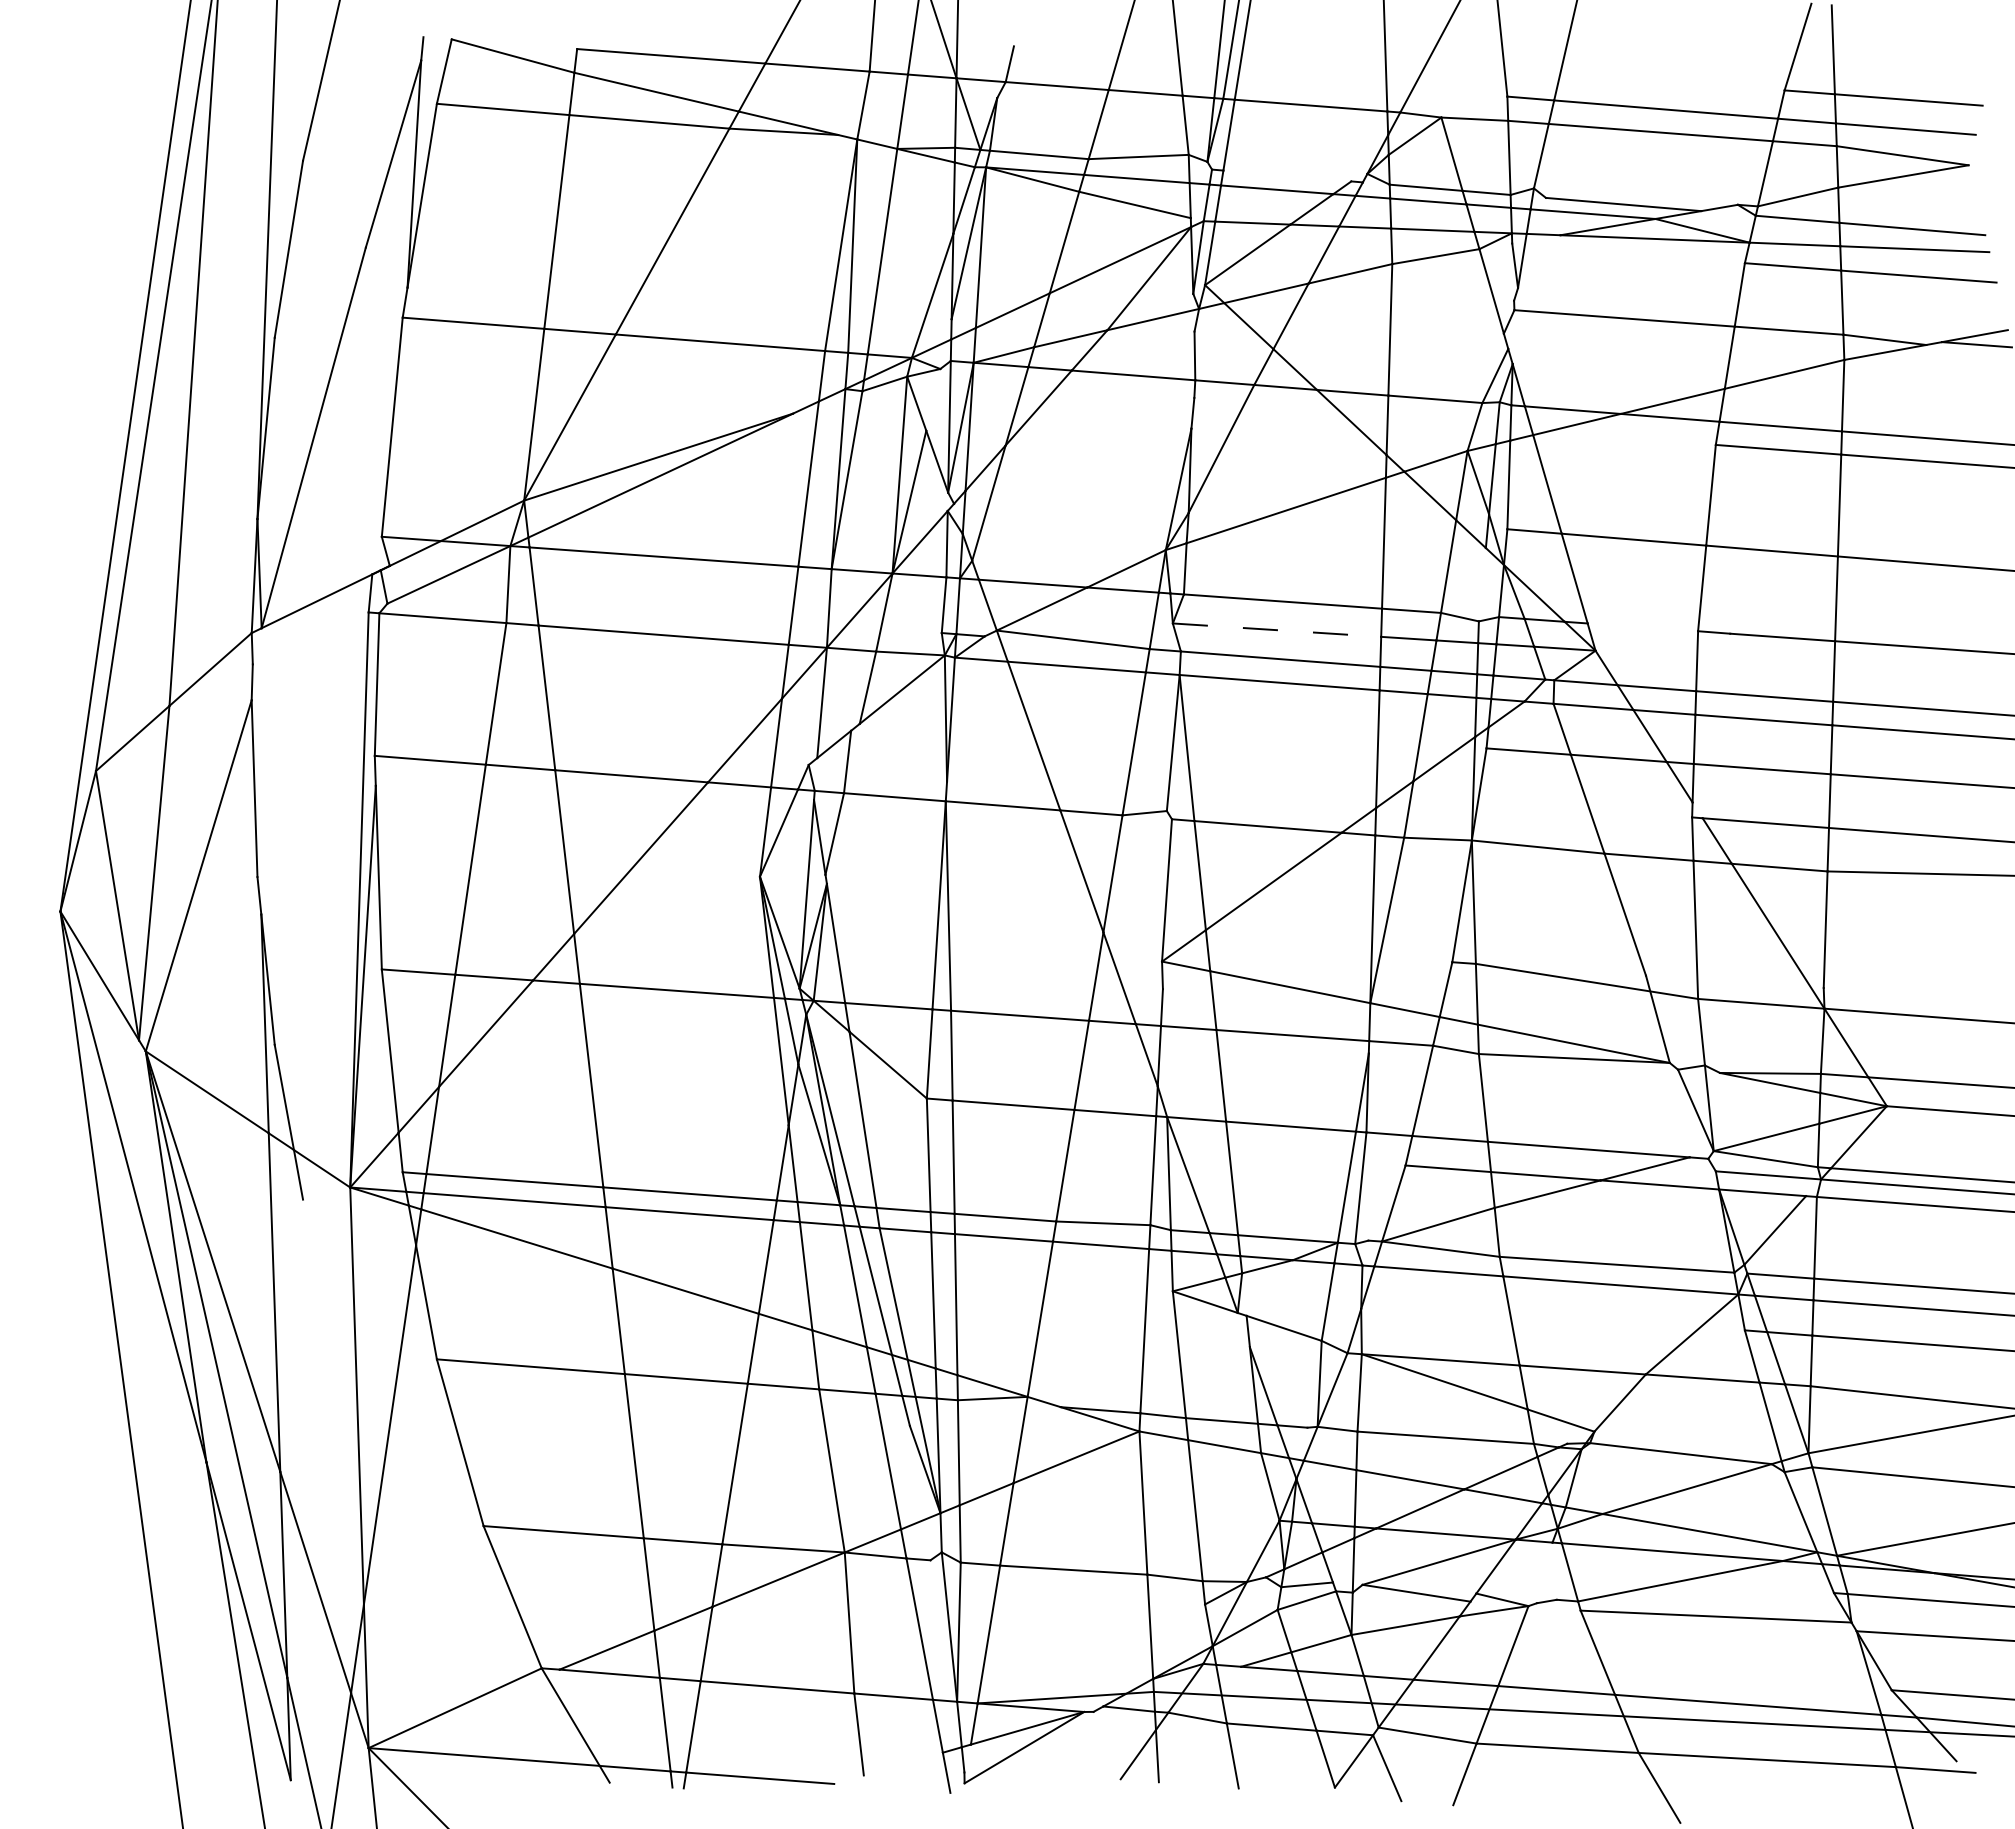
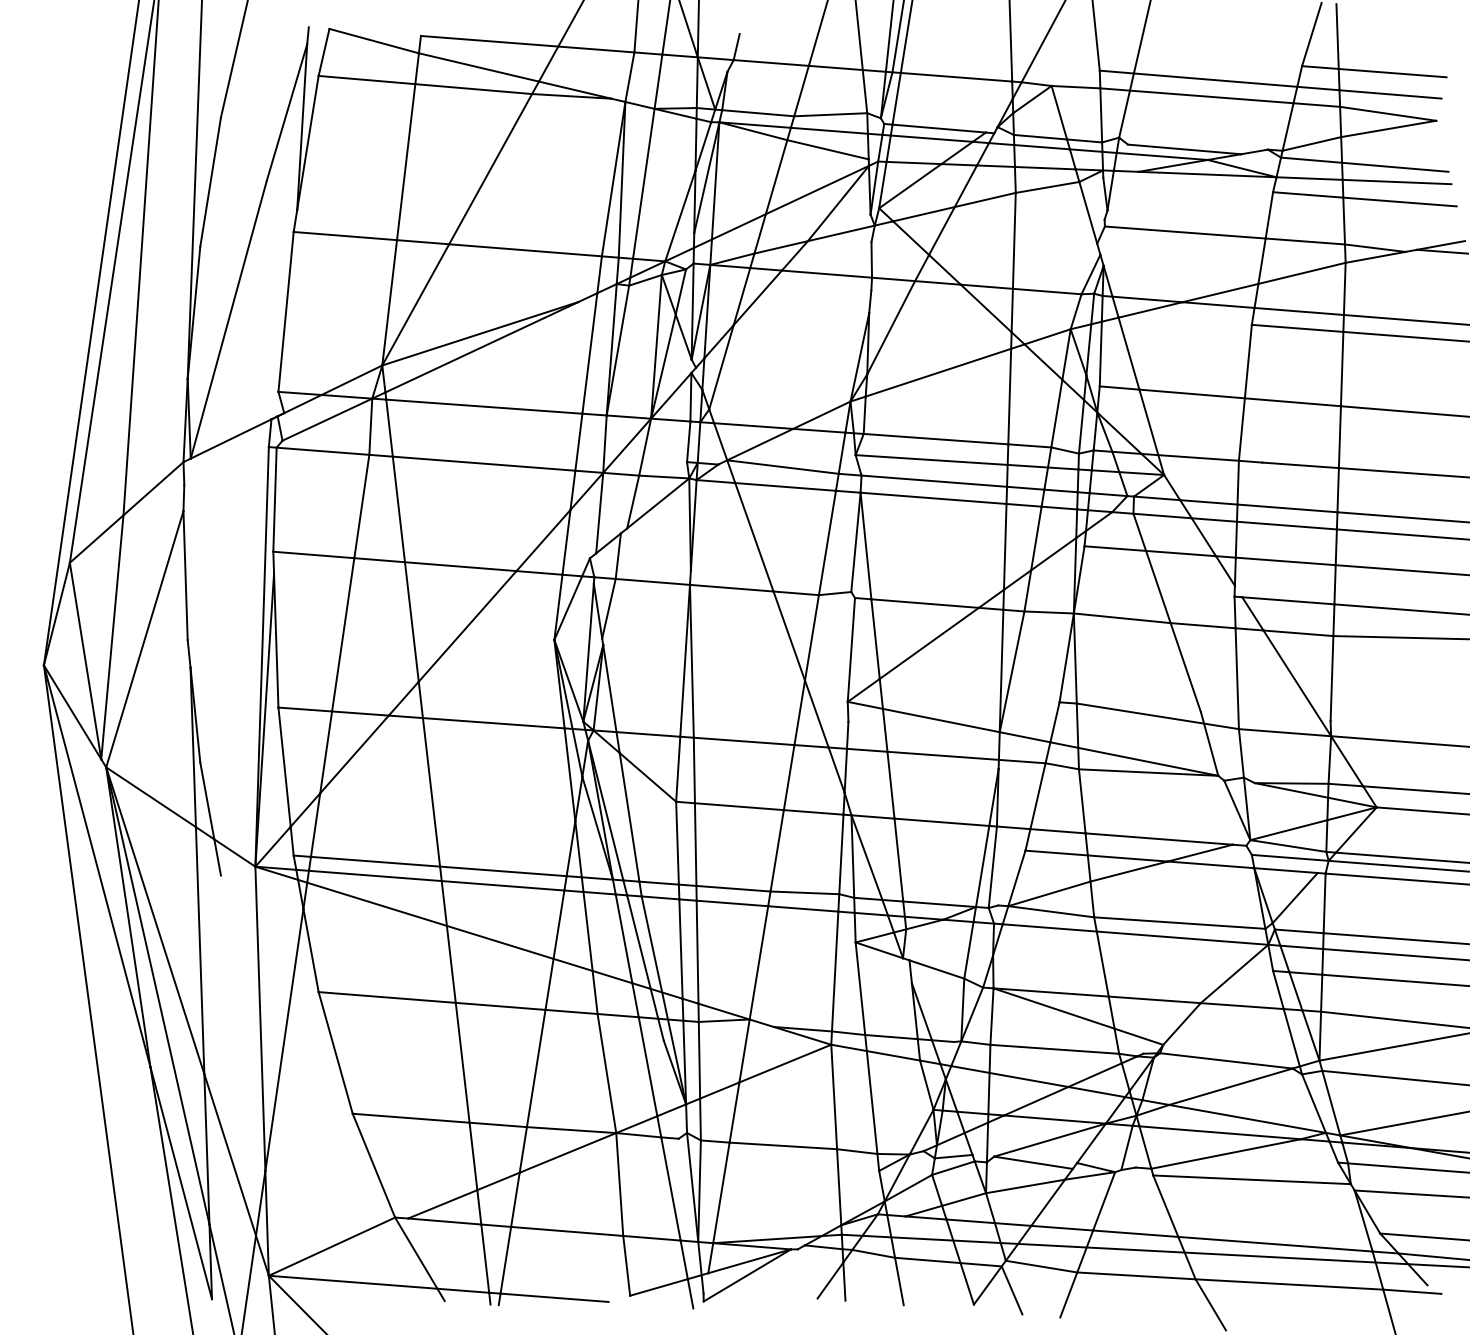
line: (1287, 175) -> (939, 128), added
line: (933, 399) -> (681, 291), added
line: (1481, 584) -> (1080, 426), added
line: (1642, 627) -> (1198, 458), added
line: (1277, 630) -> (932, 460), dashed -> solid
line: (1544, 1572) -> (1126, 1147), added
line: (902, 1763) -> (658, 1287), added

